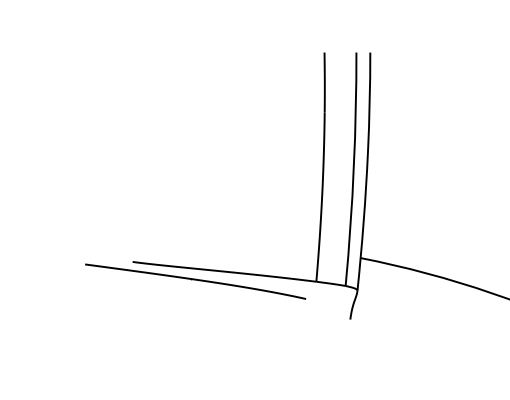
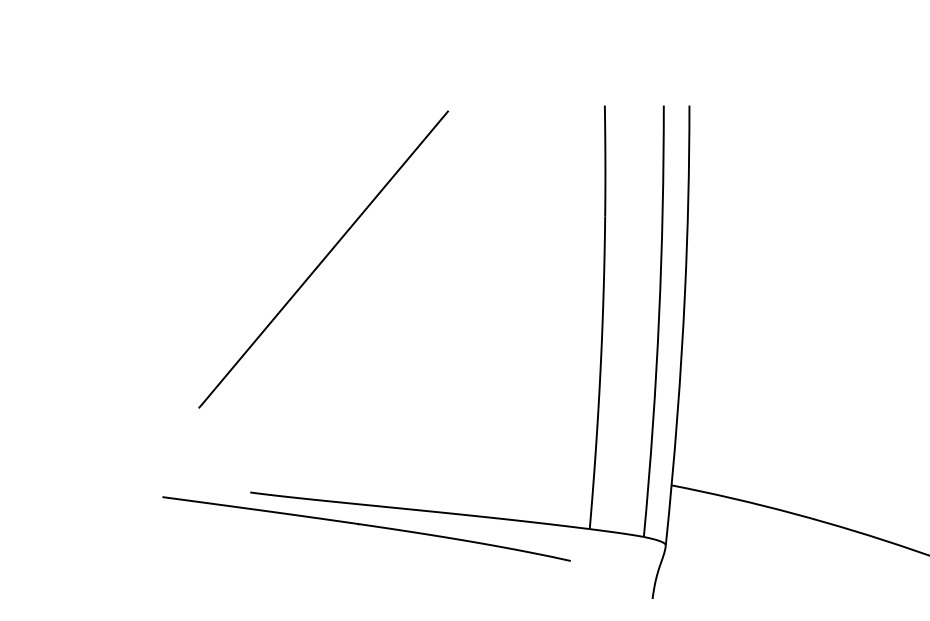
line: (172, 135) -> (323, 258), added

